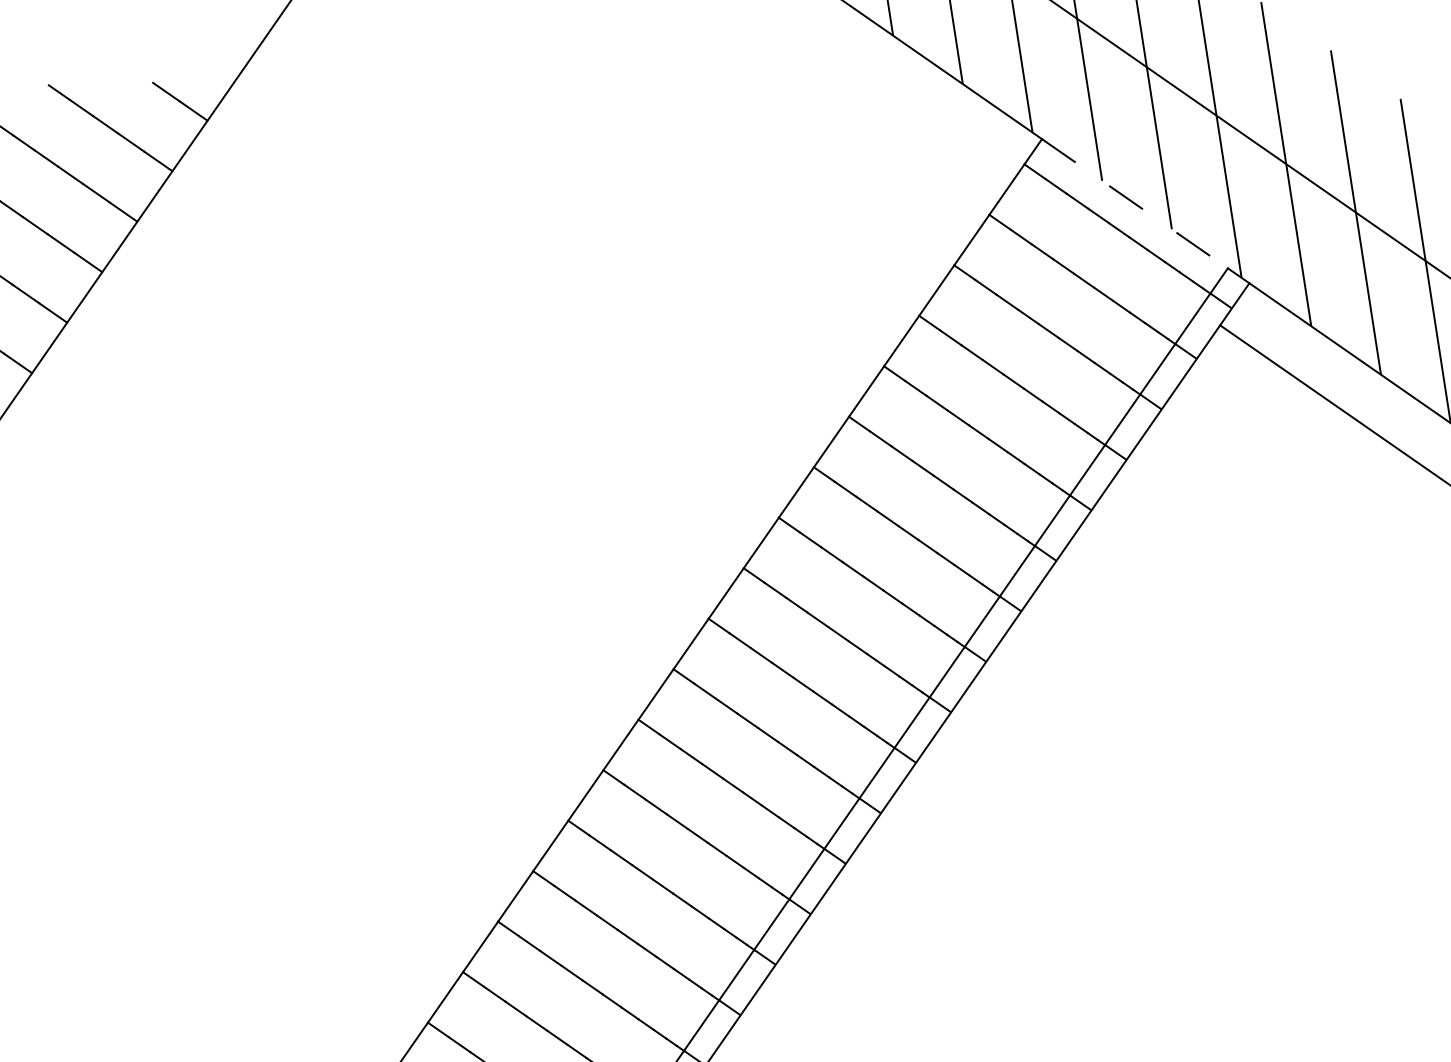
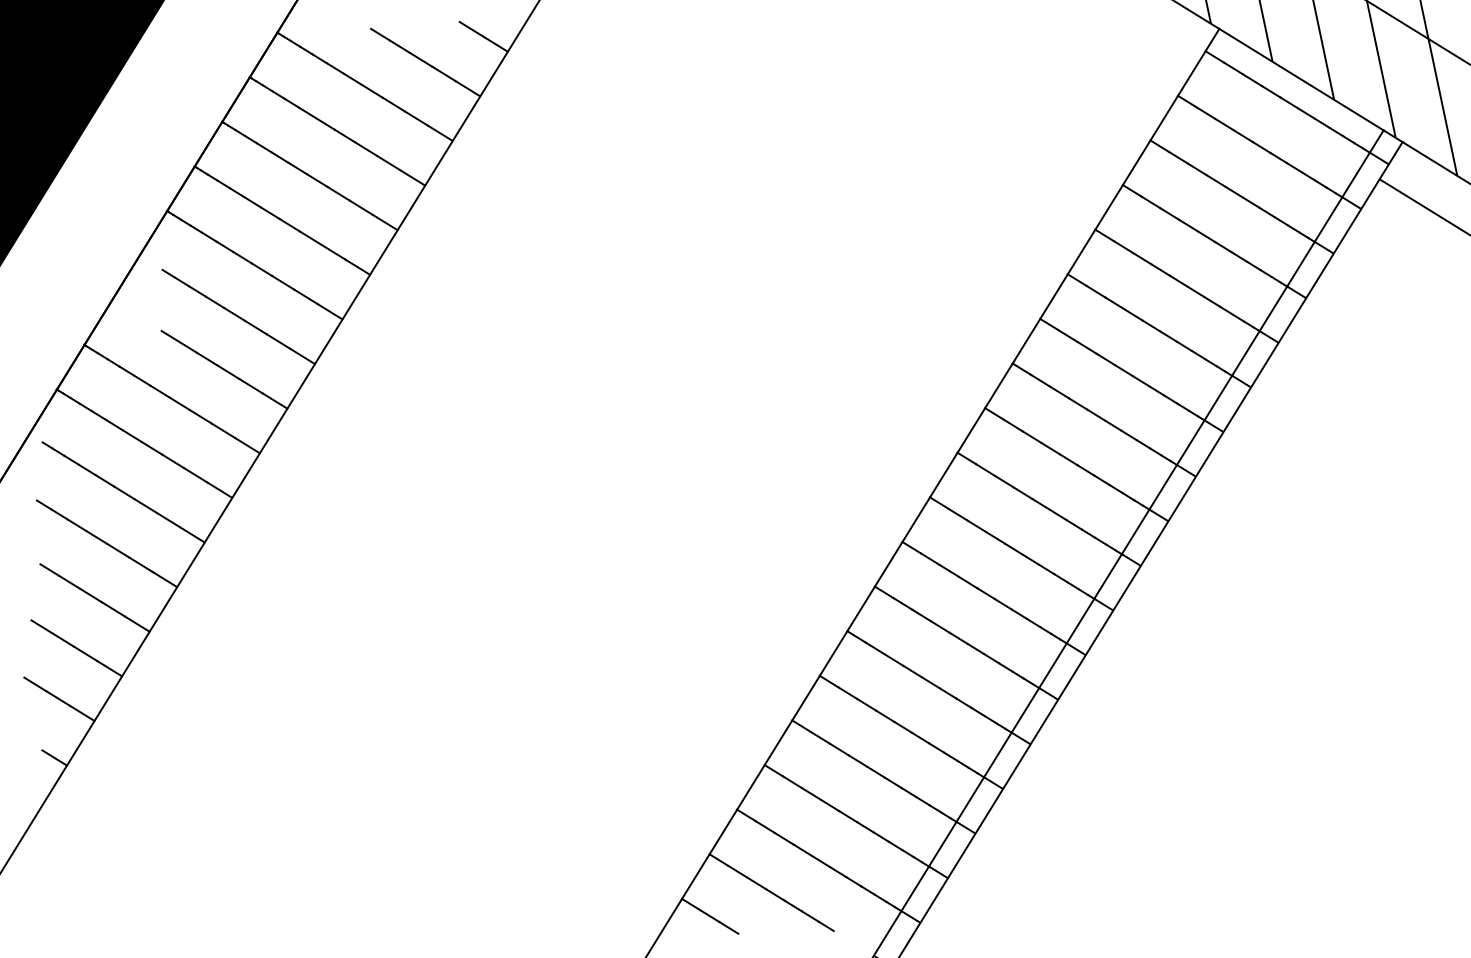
line: (1134, 203) -> (1301, 79), dashed -> solid

